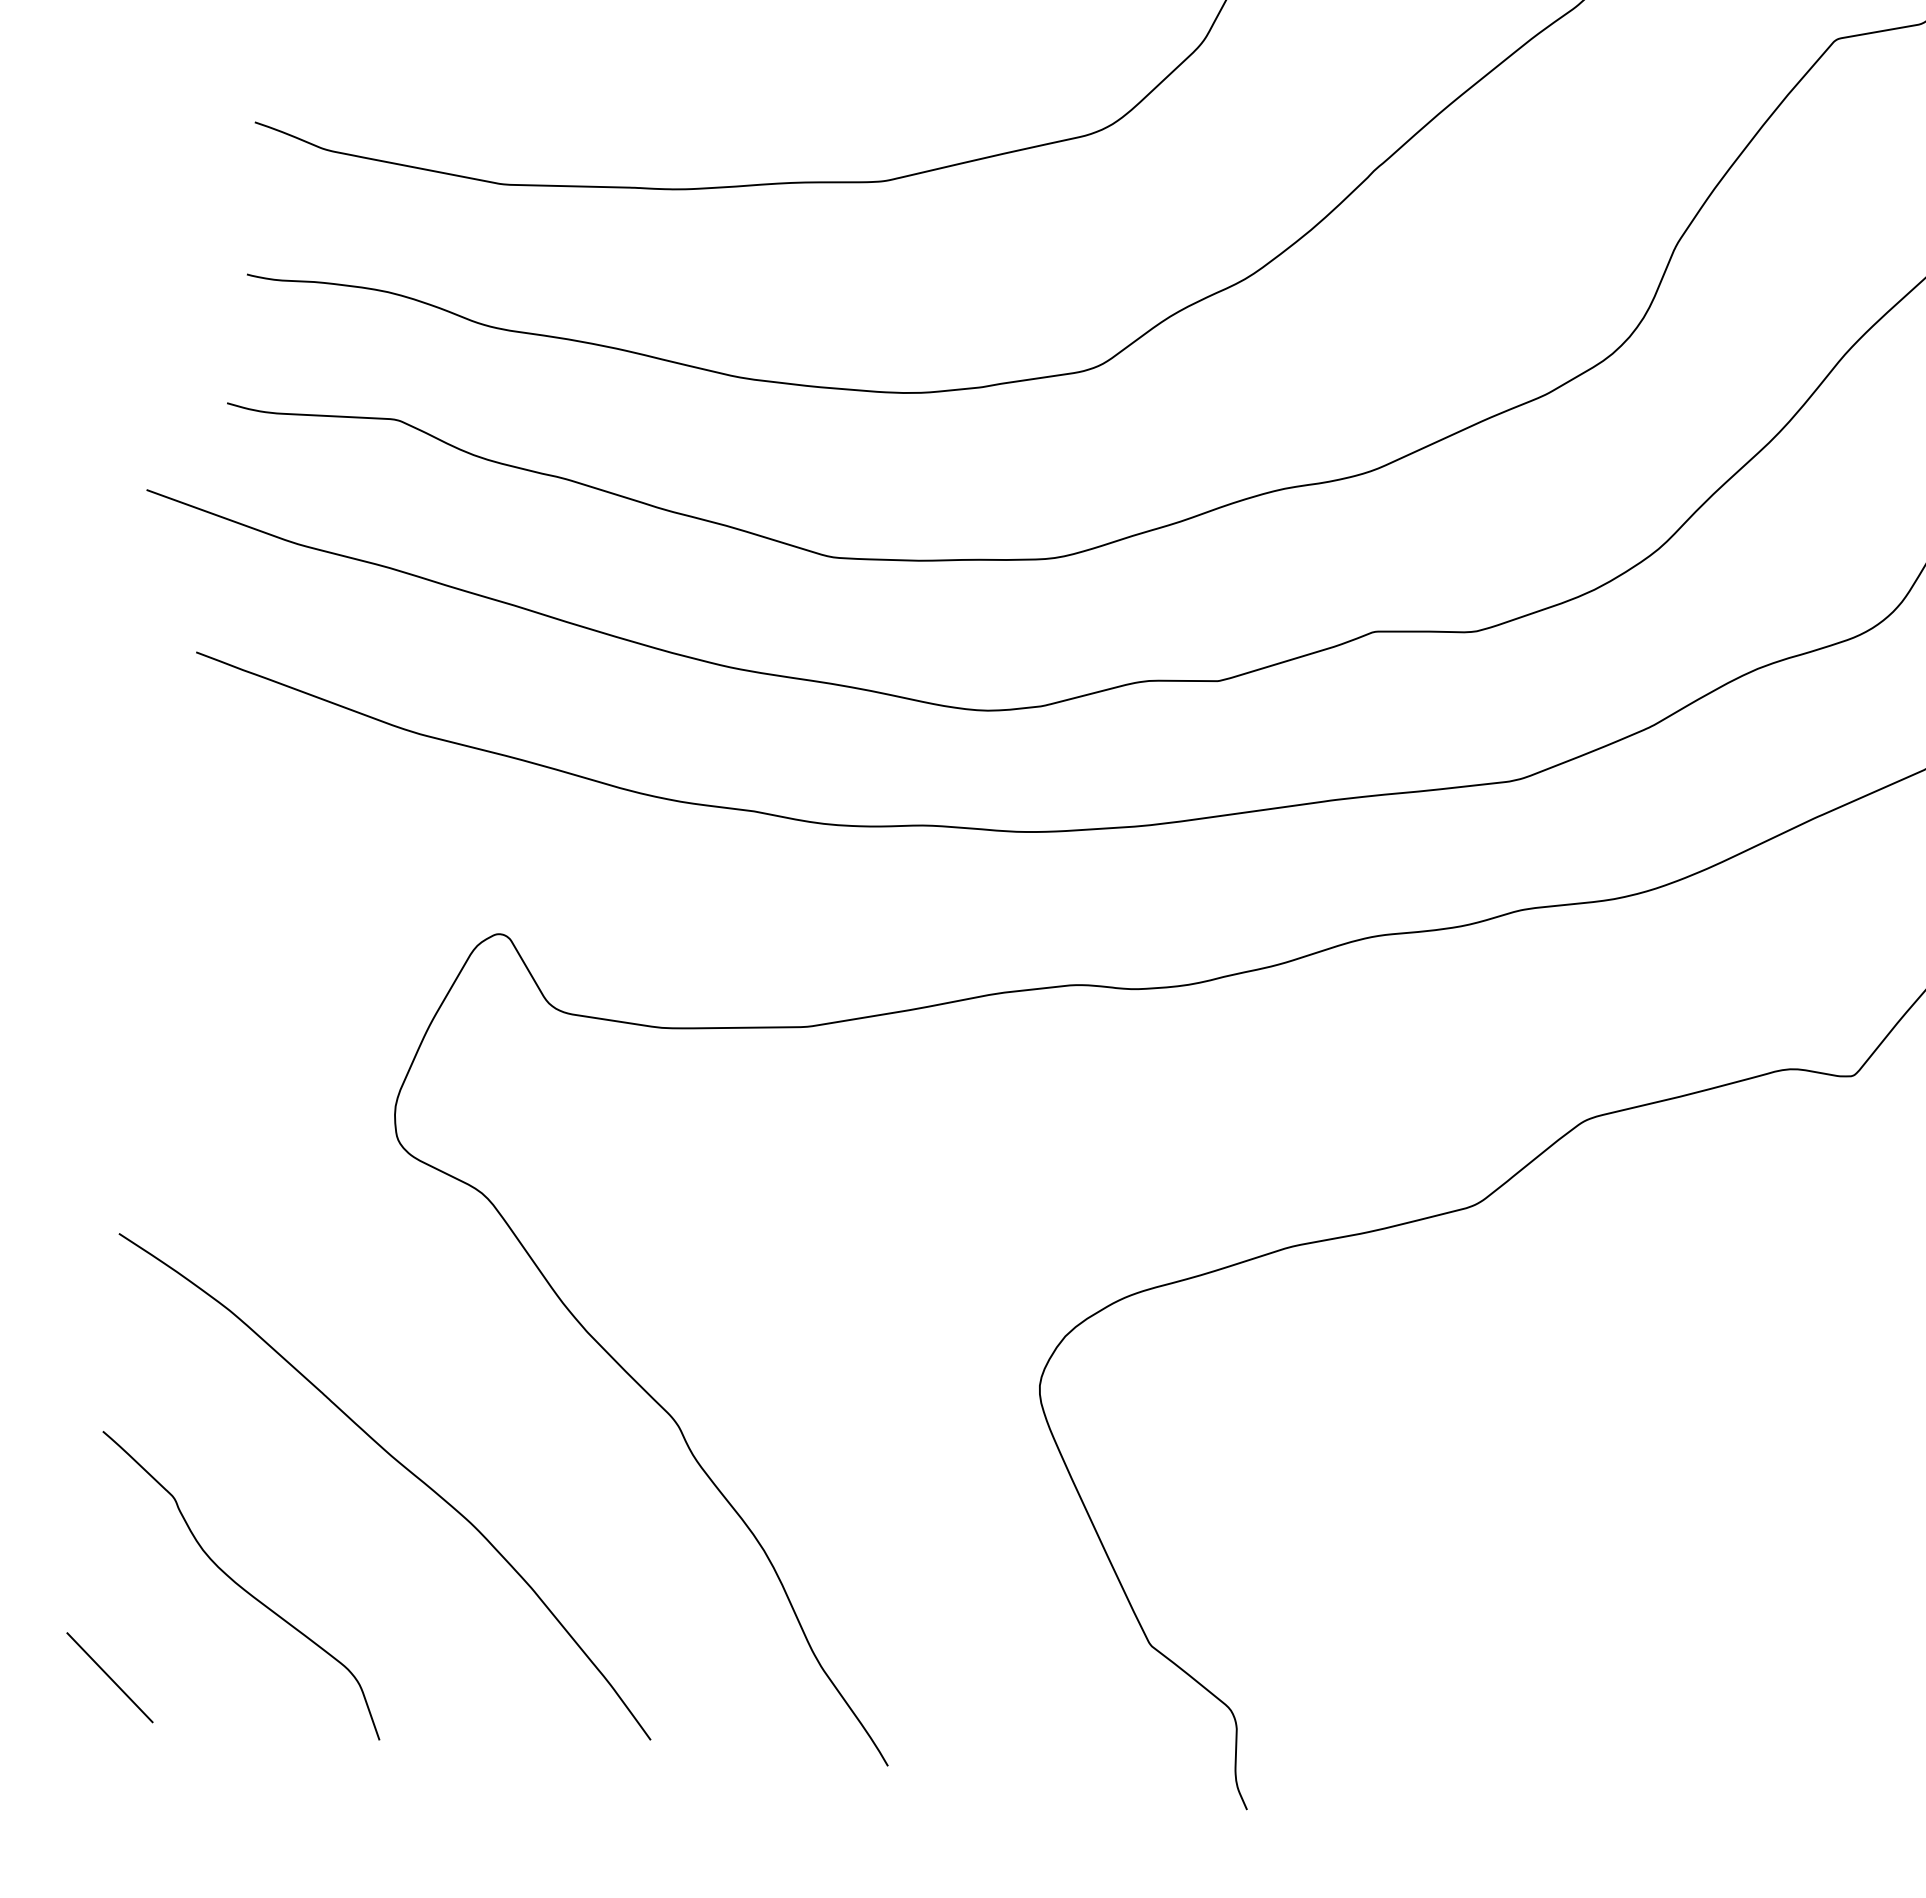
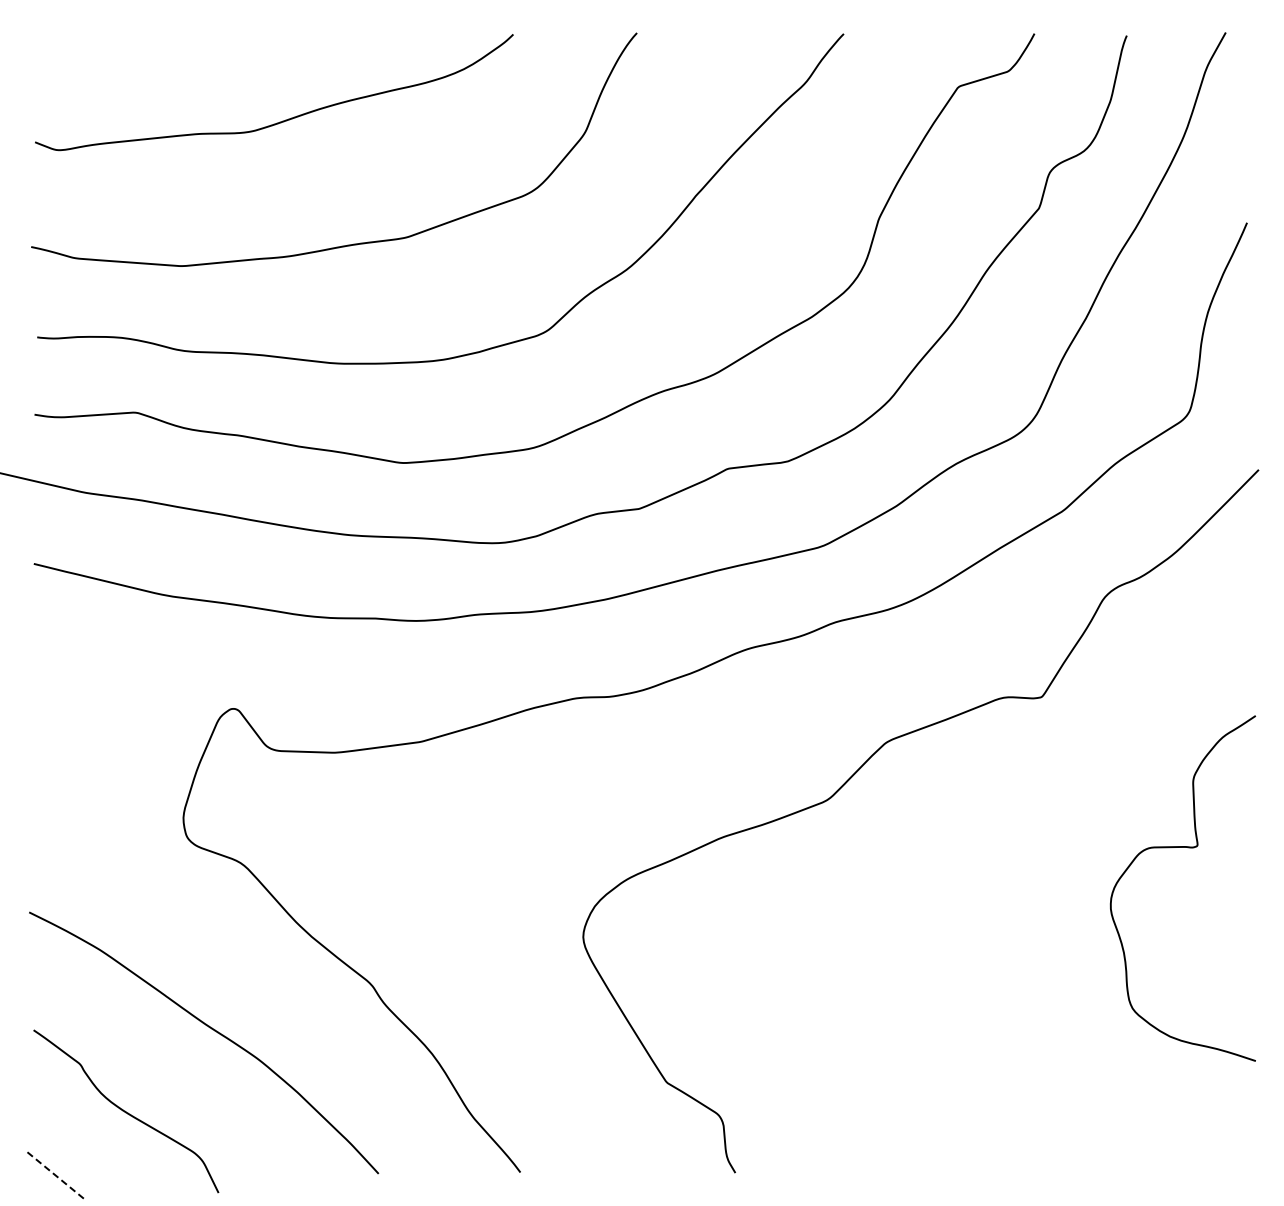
line: (109, 1676) -> (54, 1174), solid -> dashed

